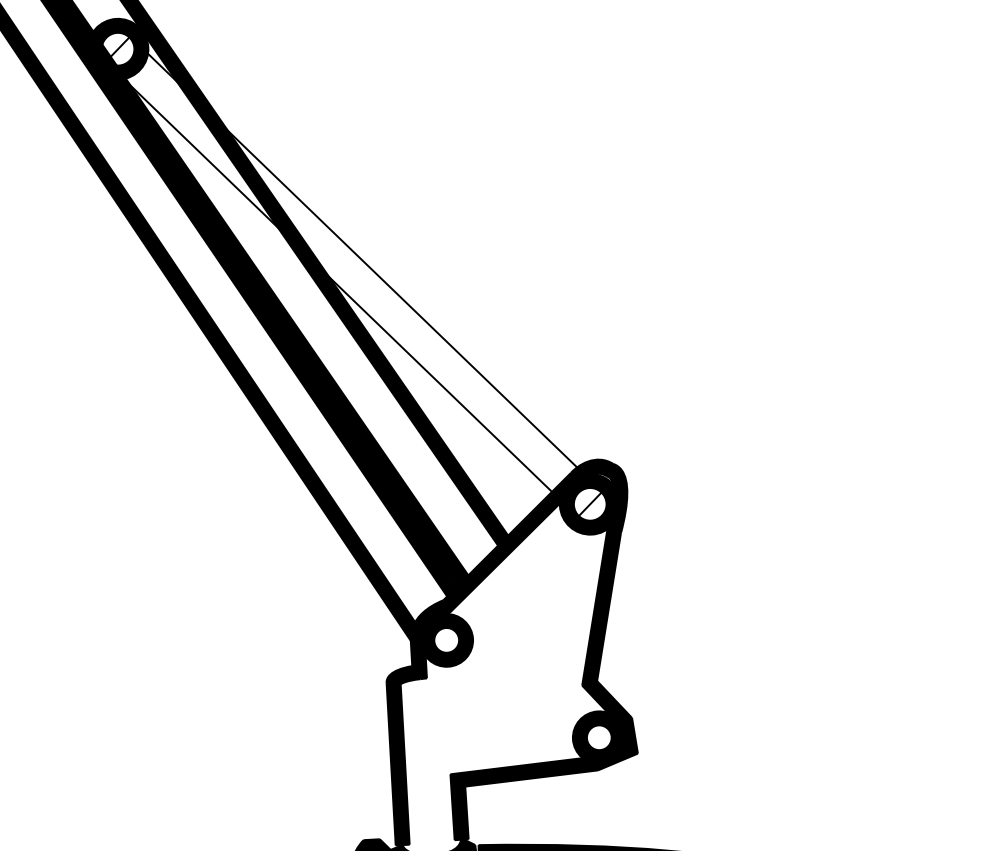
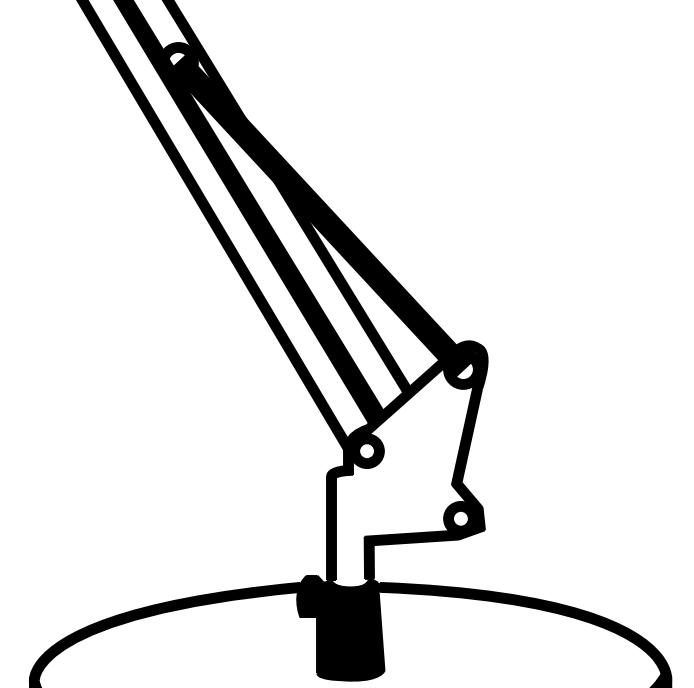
fill: (353, 276) -> (320, 215), added

